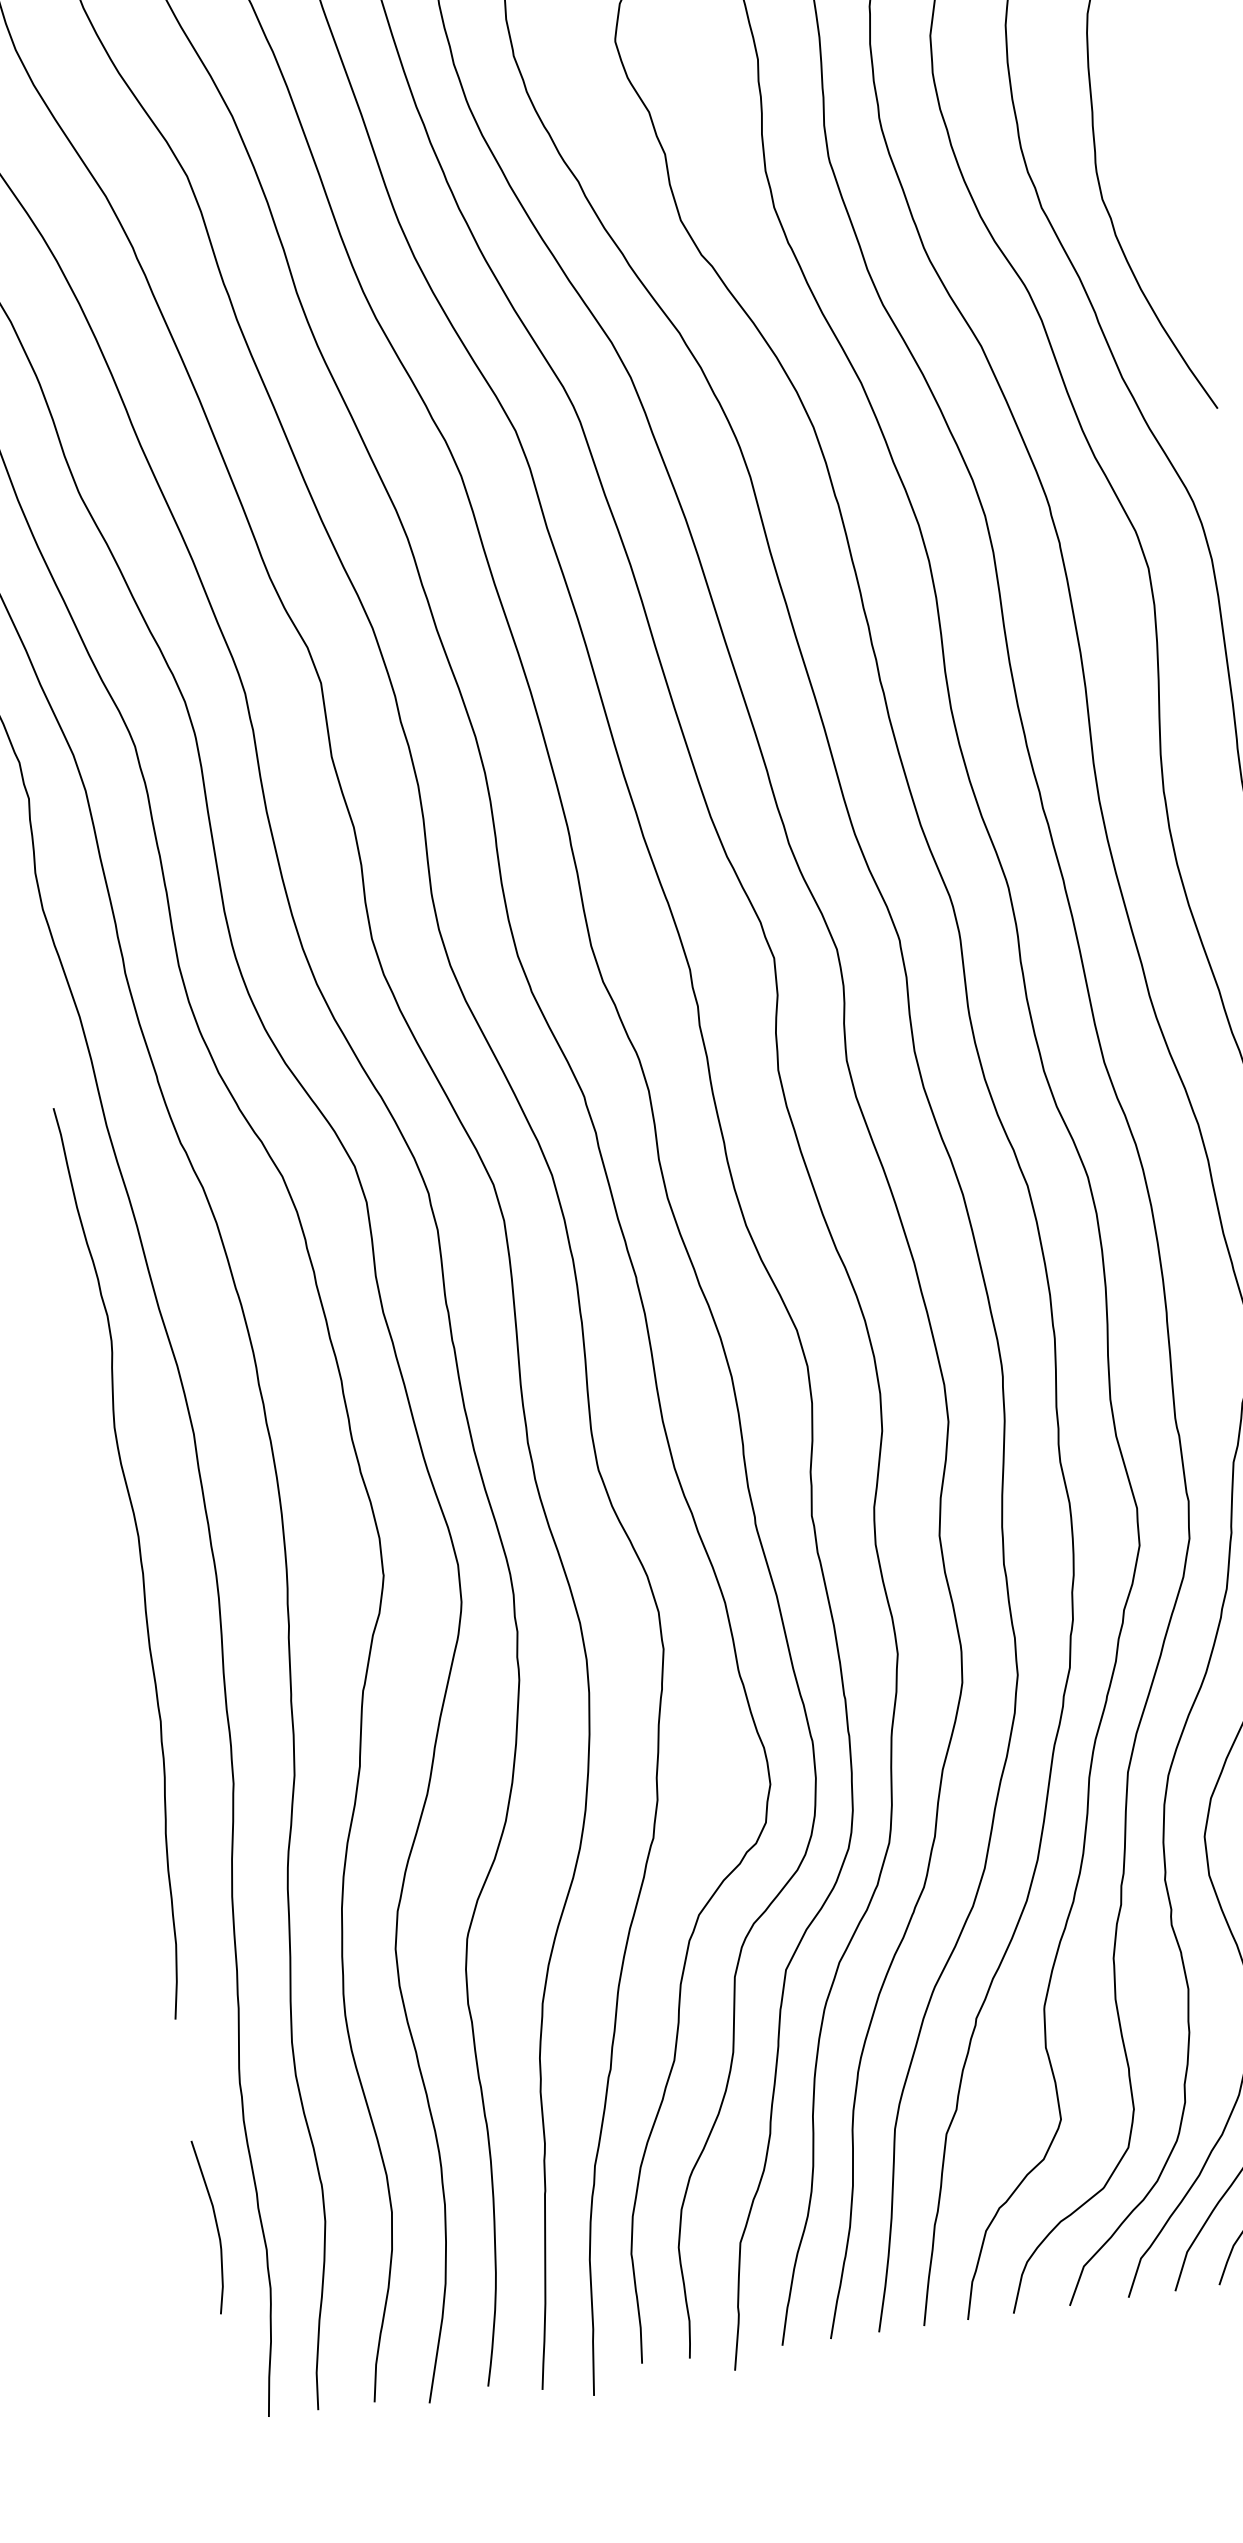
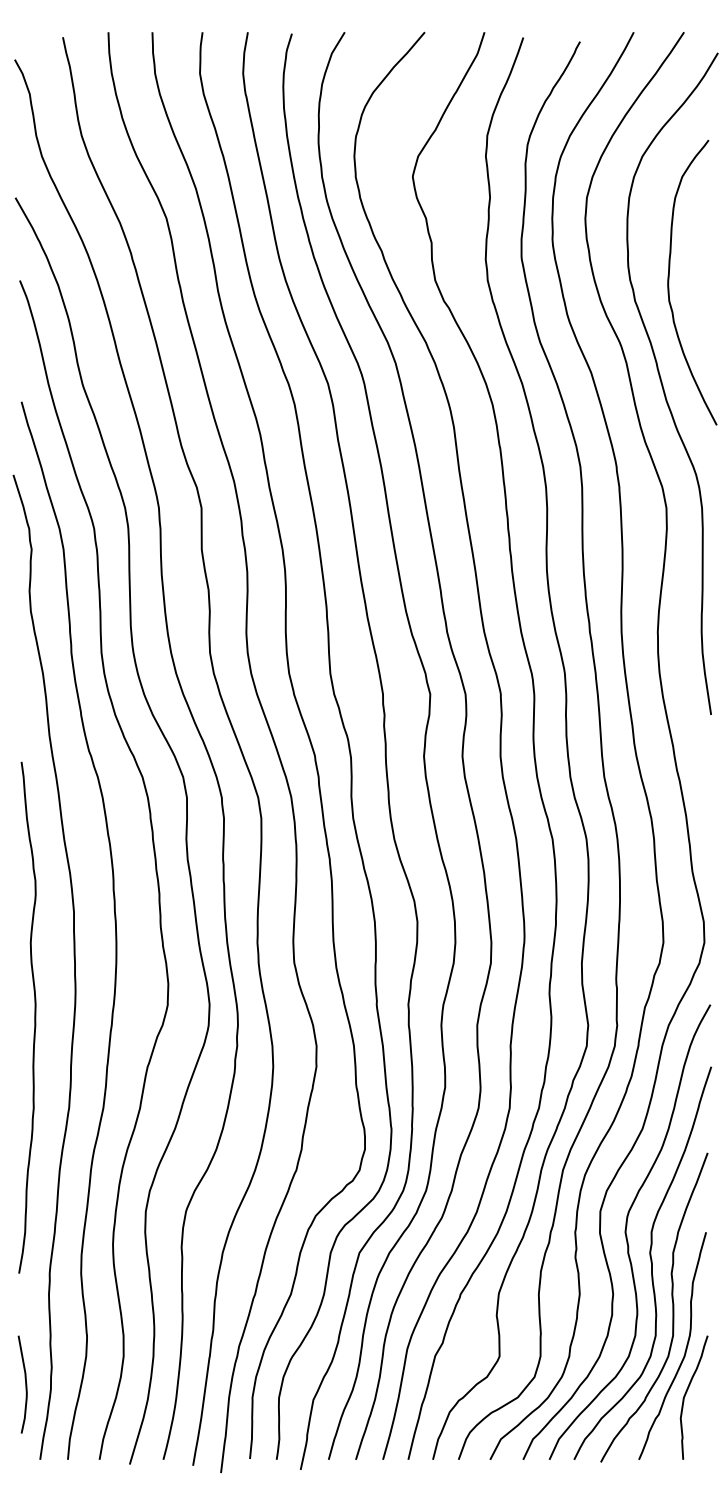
curve: (139, 1559) -> (34, 1017), moved
curve: (215, 2226) -> (25, 1384), moved

